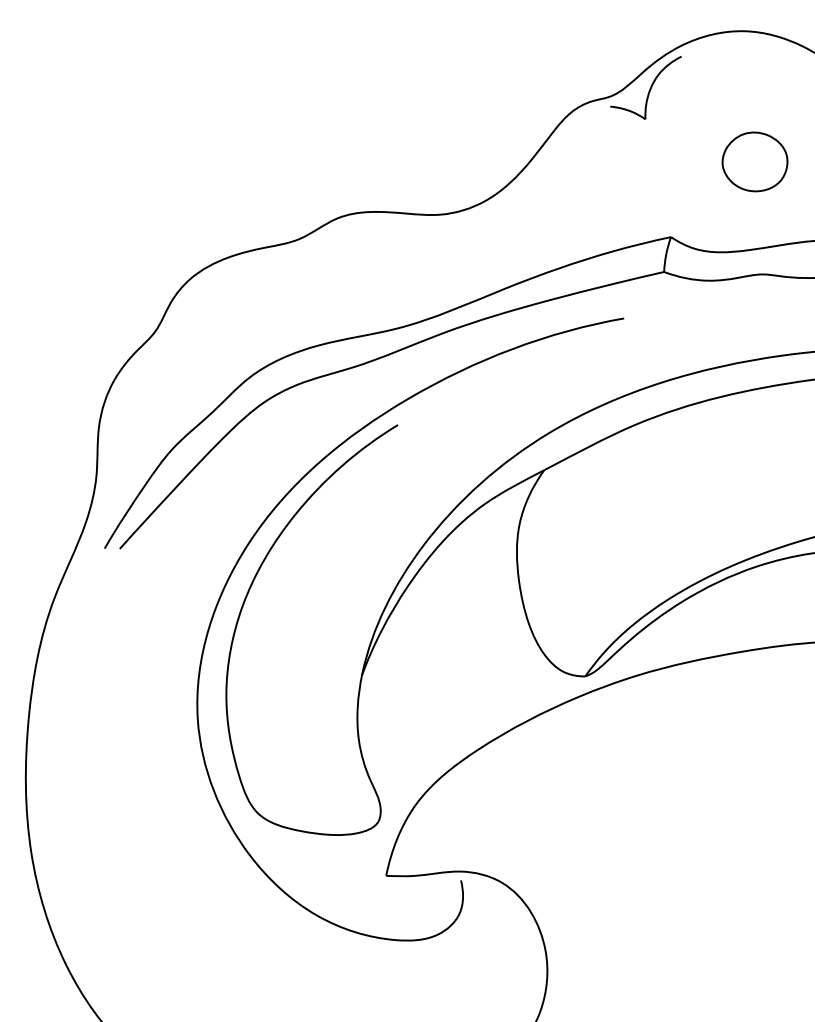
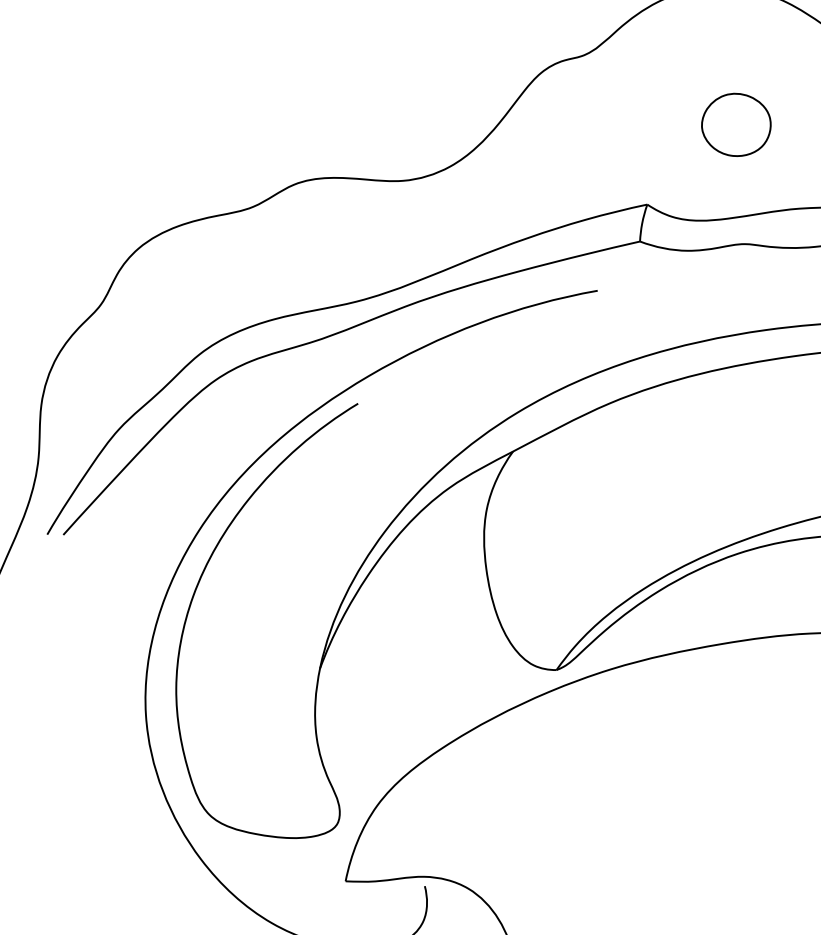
part: (645, 87) -> (620, 46), removed

